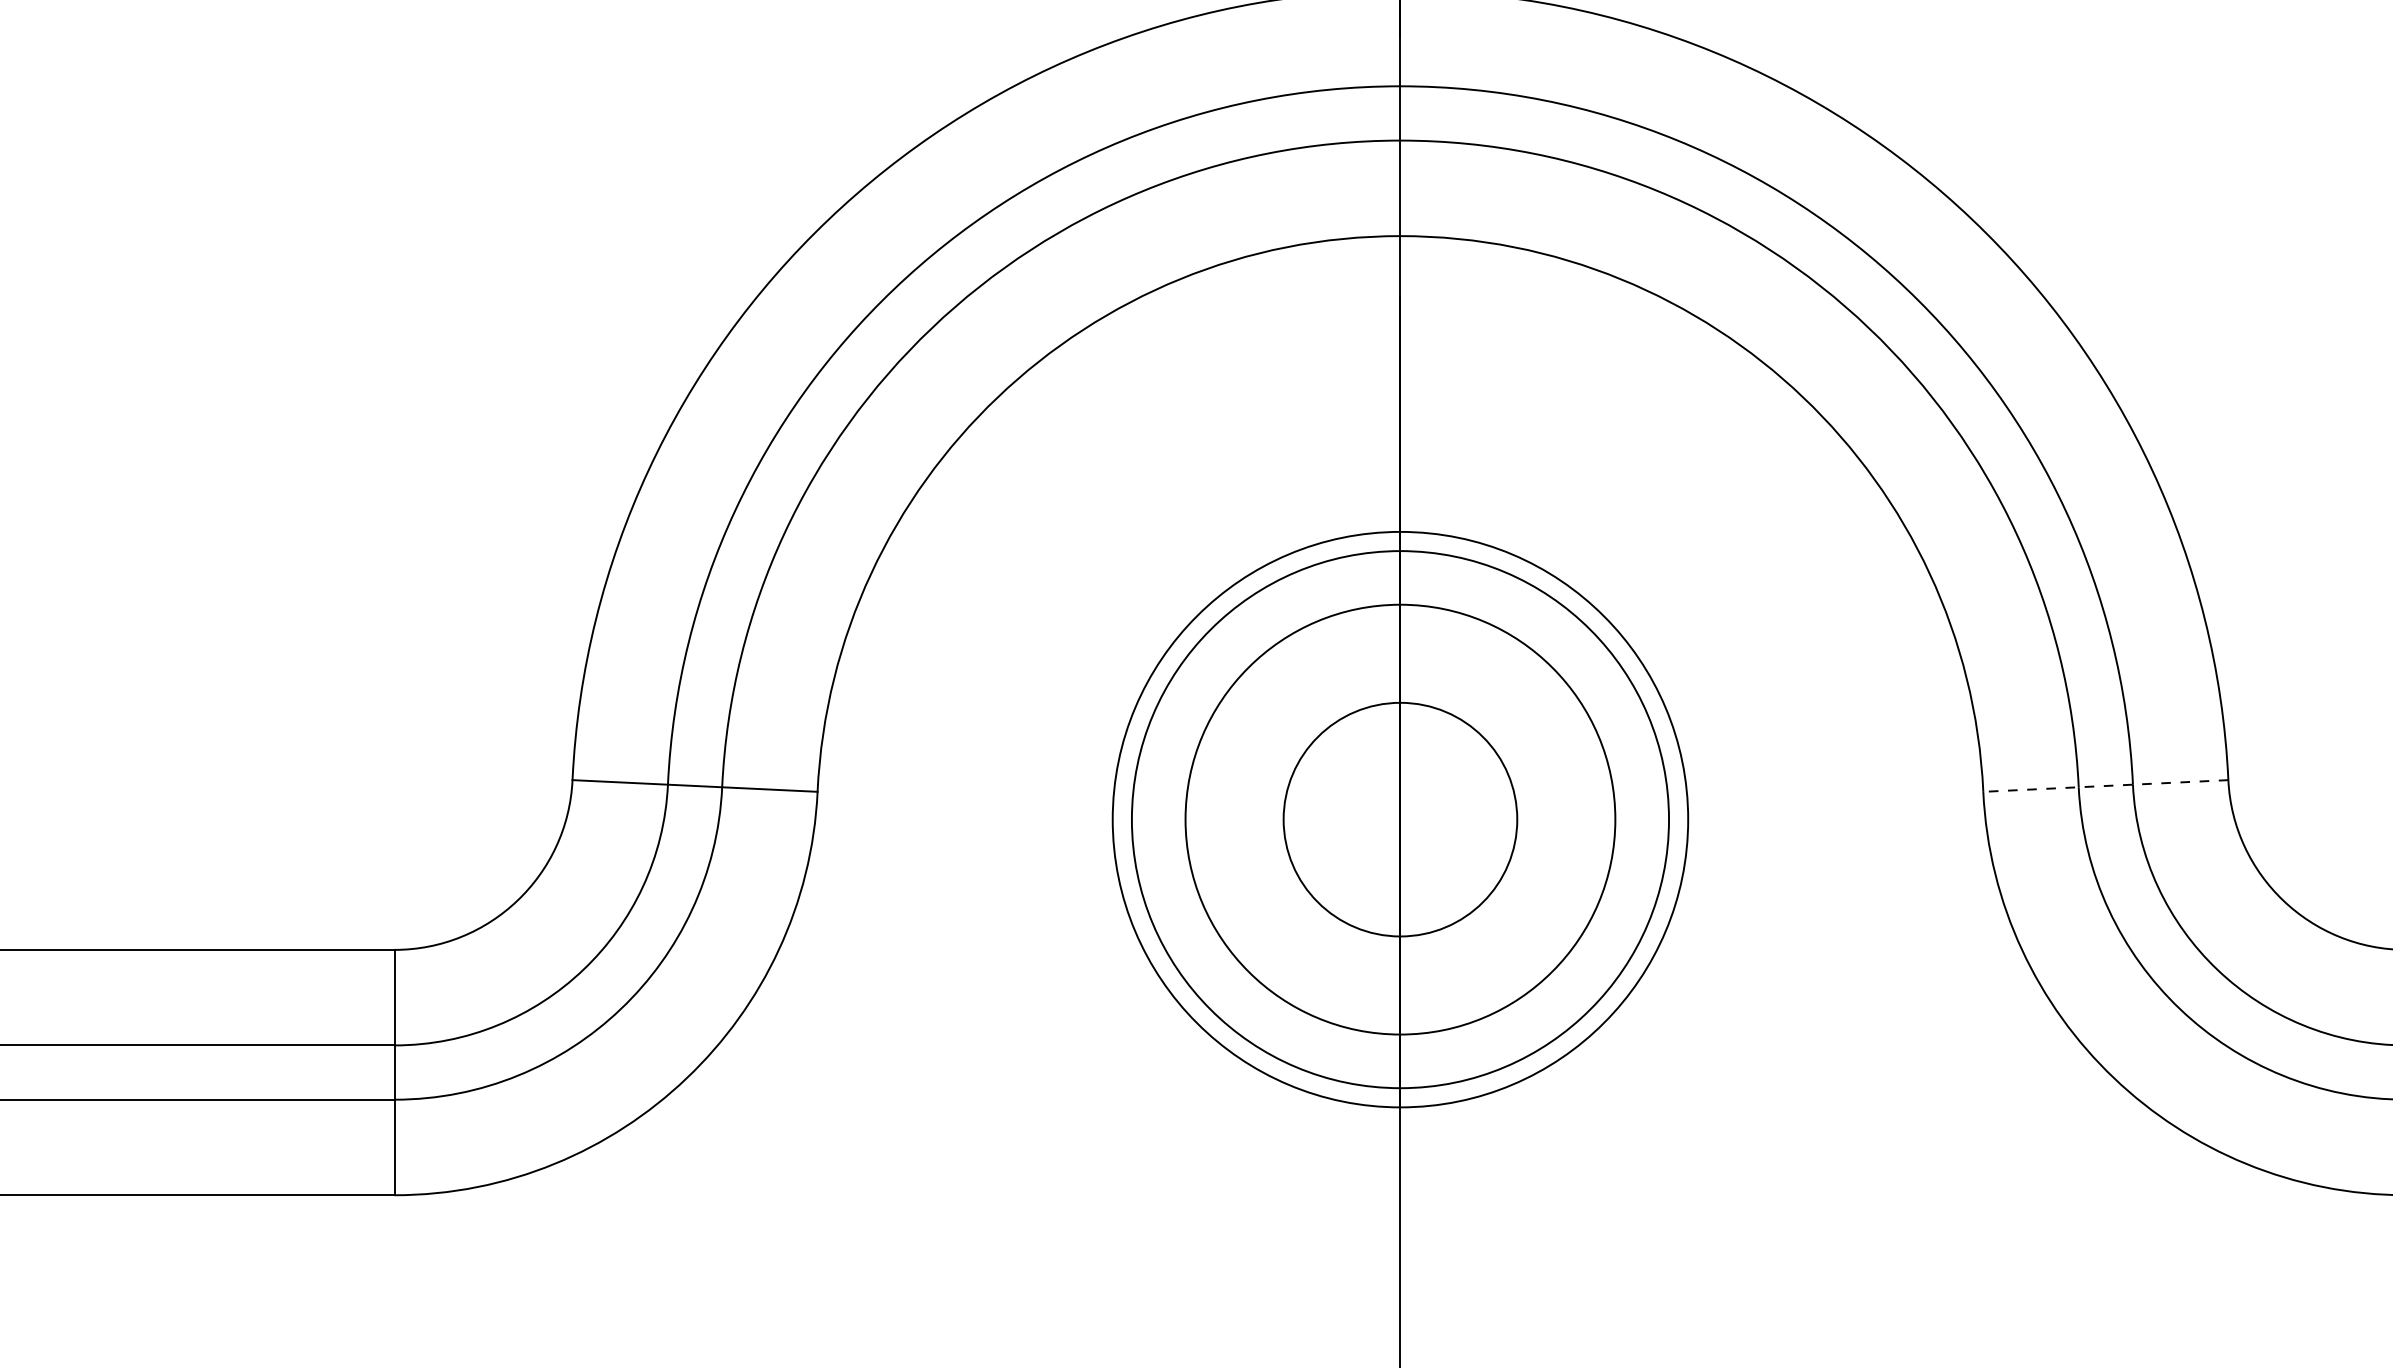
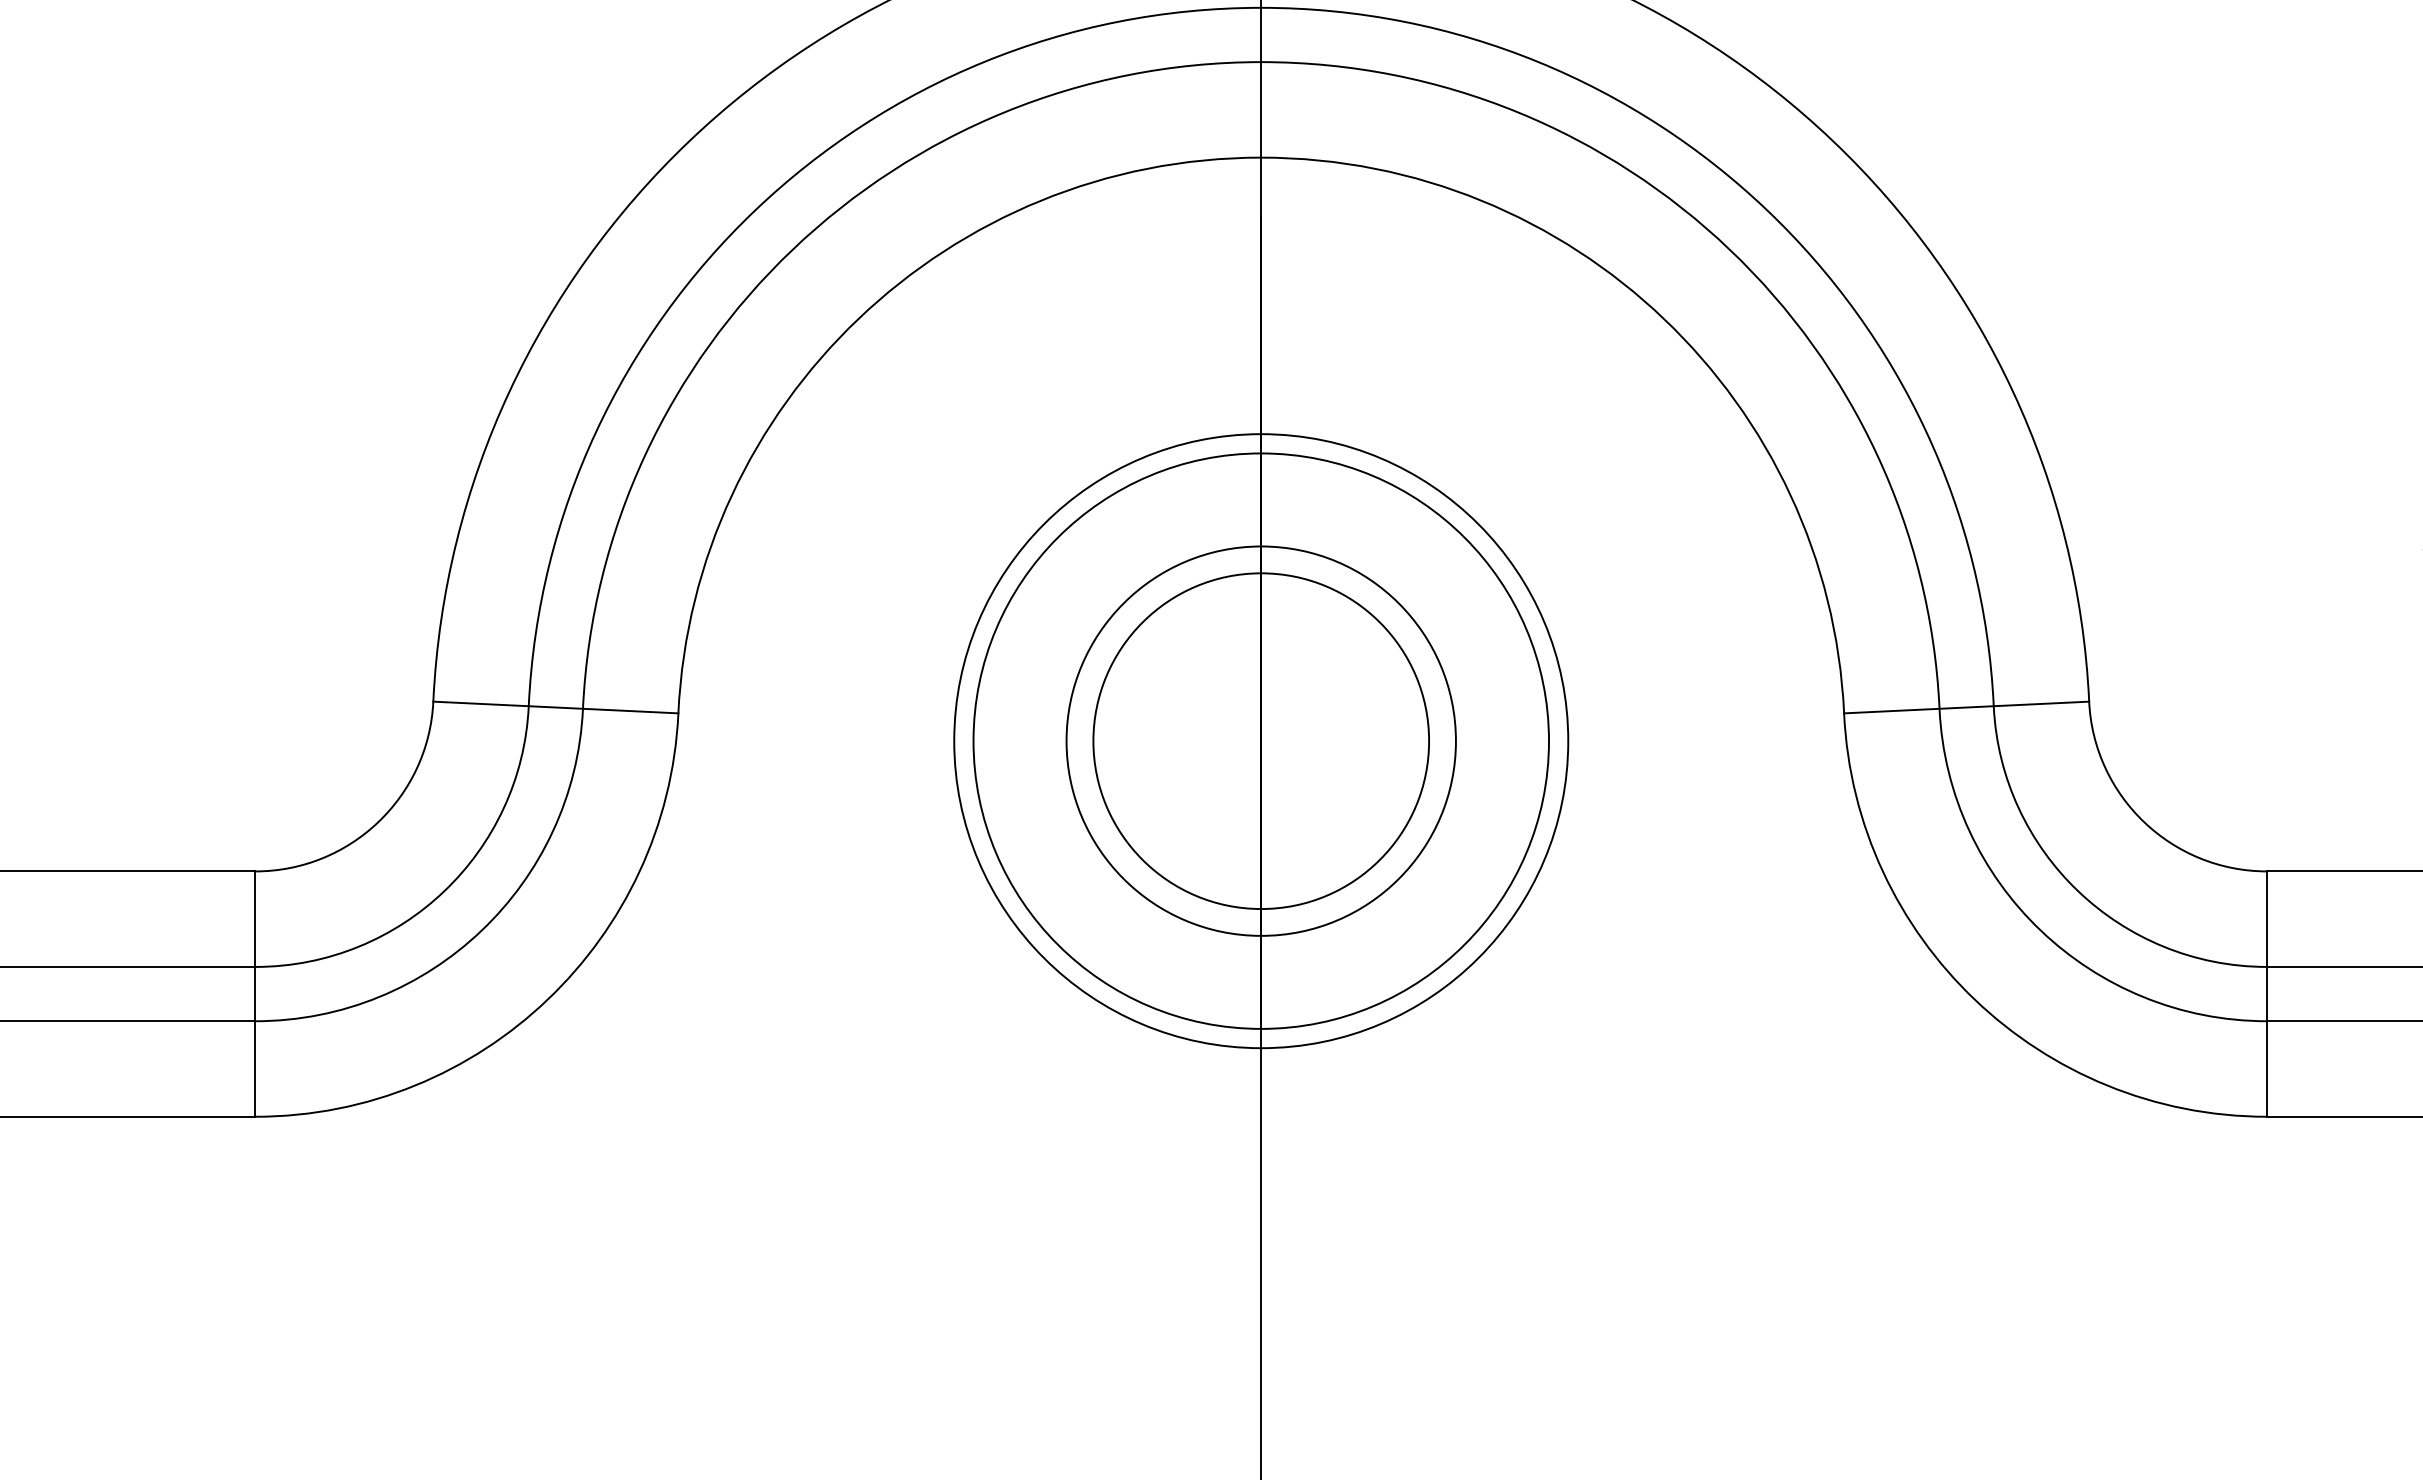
line: (2105, 785) -> (1966, 707), dashed -> solid
circle: (1399, 818) -> (1260, 740), size x1.67
circle: (1400, 819) -> (1261, 741), size x0.62
circle: (1400, 819) -> (1261, 741), size x1.43

